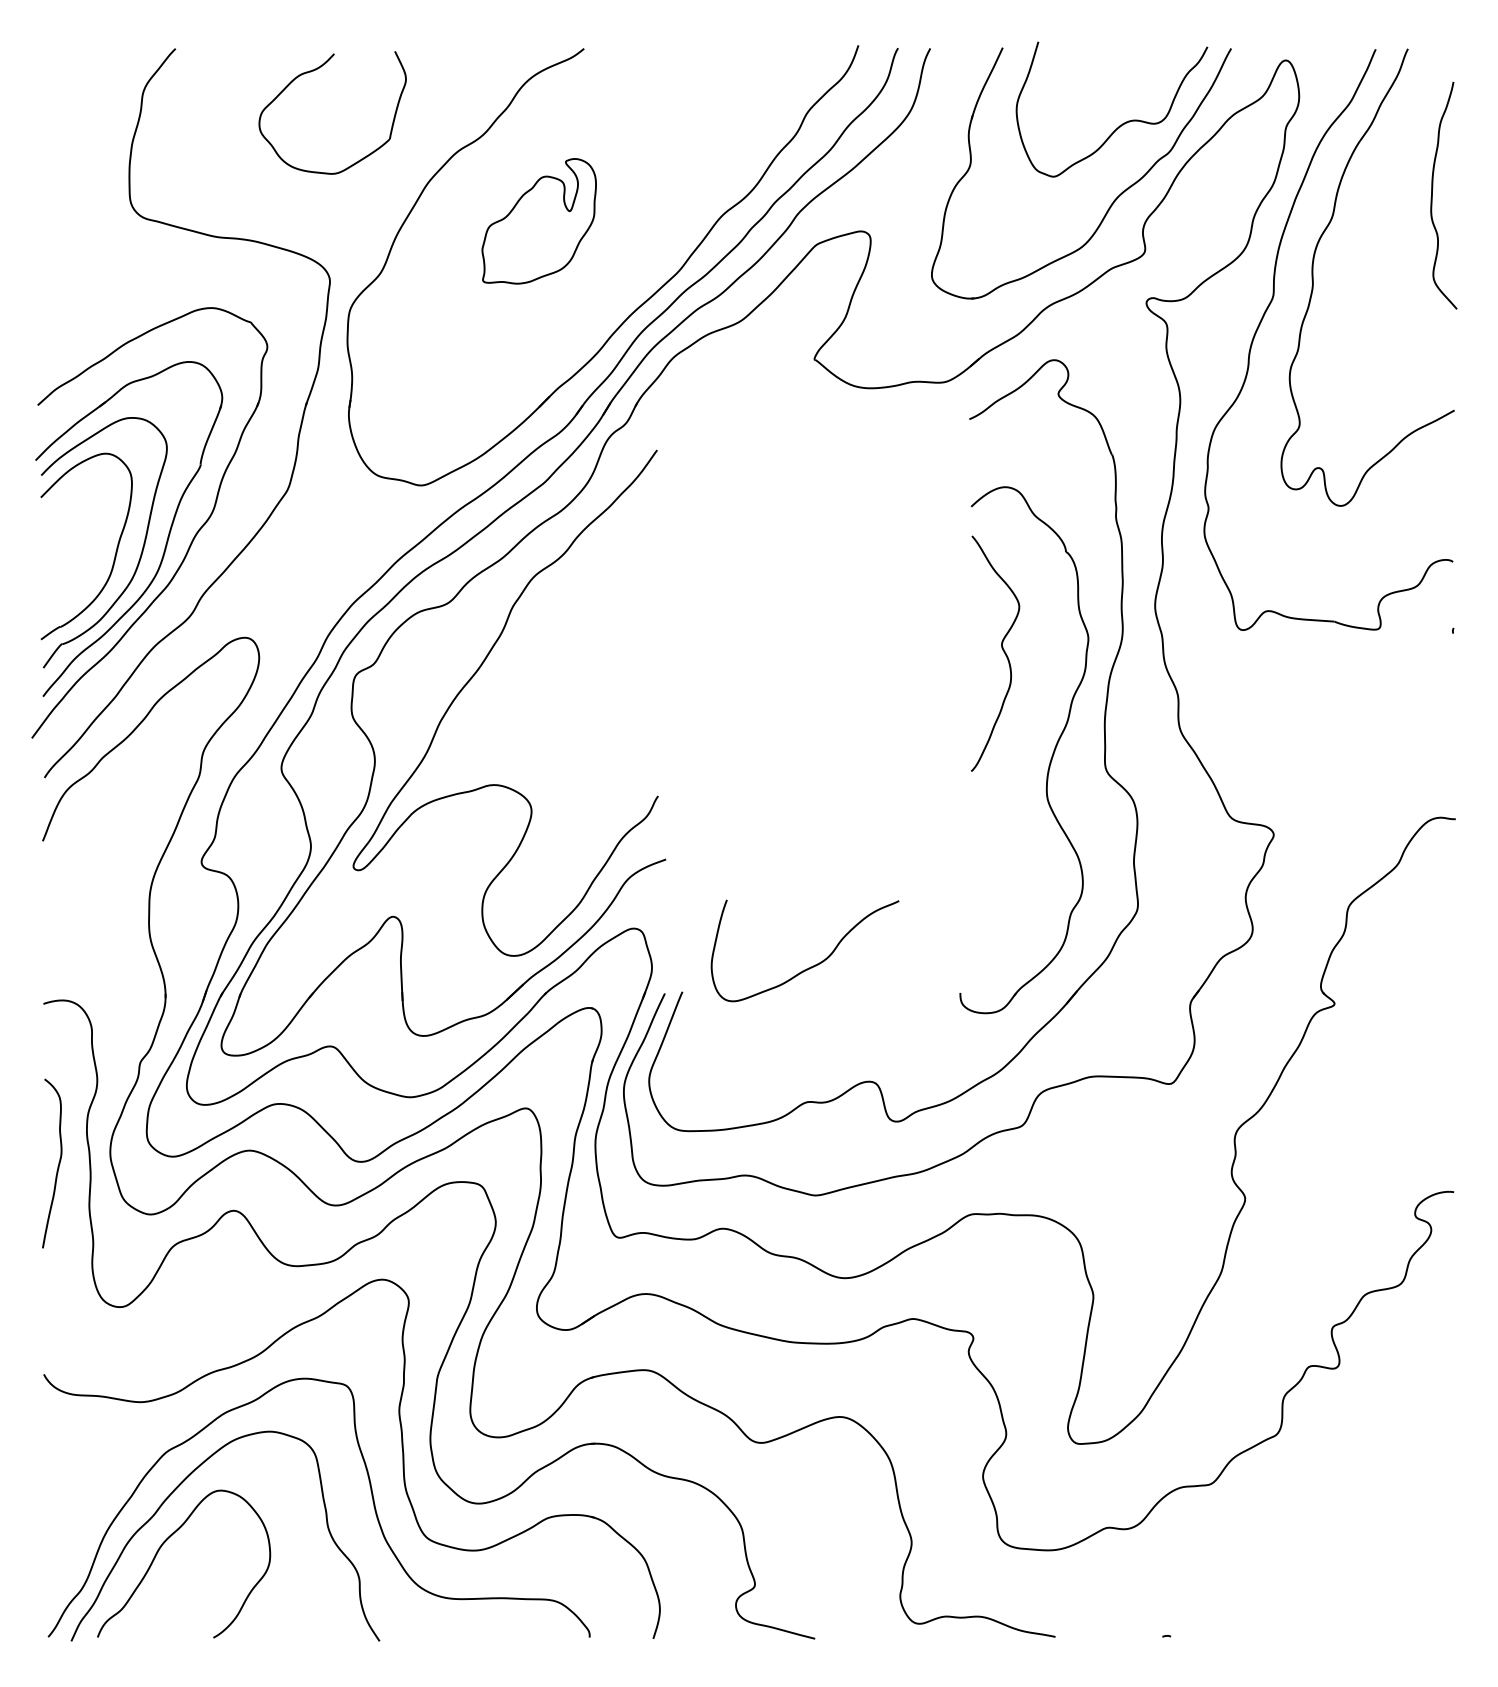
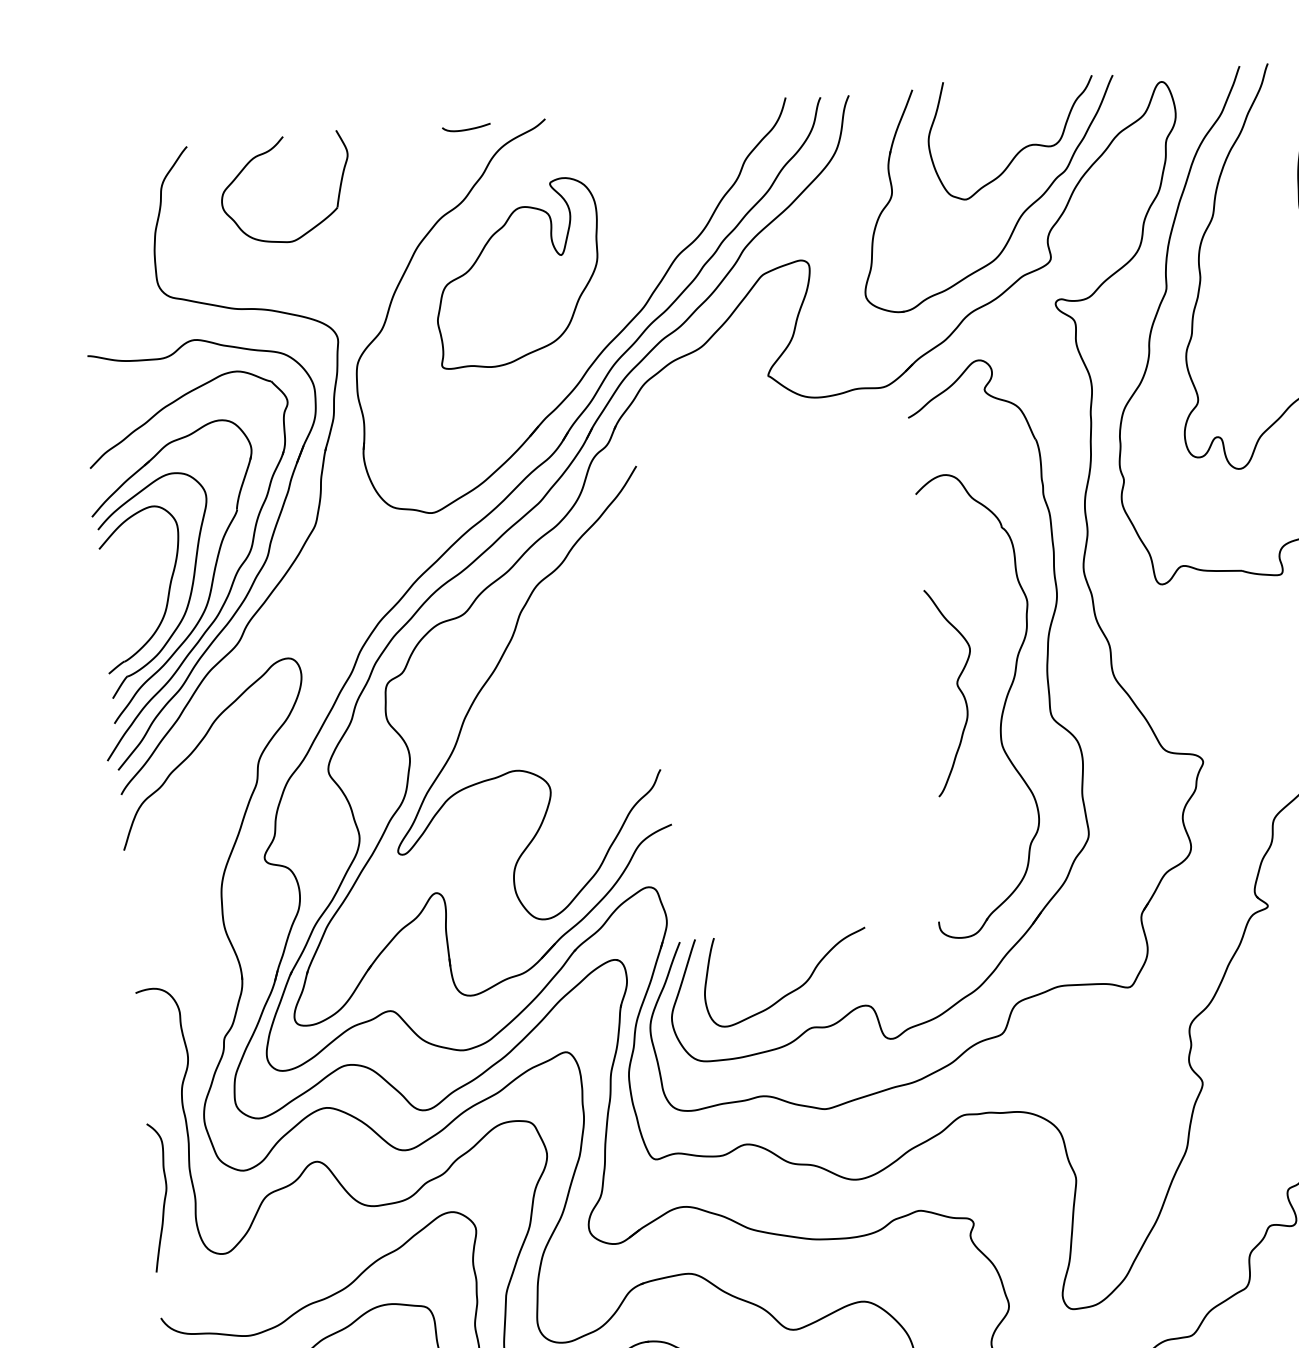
curve: (493, 53) -> (466, 129), added
part: (316, 70) -> (268, 152), moved
part: (538, 221) -> (516, 273), size x1.67
part: (217, 539) -> (256, 574), added
curve: (1002, 650) -> (958, 688), moved
curve: (811, 966) -> (792, 990), moved
curve: (57, 1166) -> (163, 1199), moved

